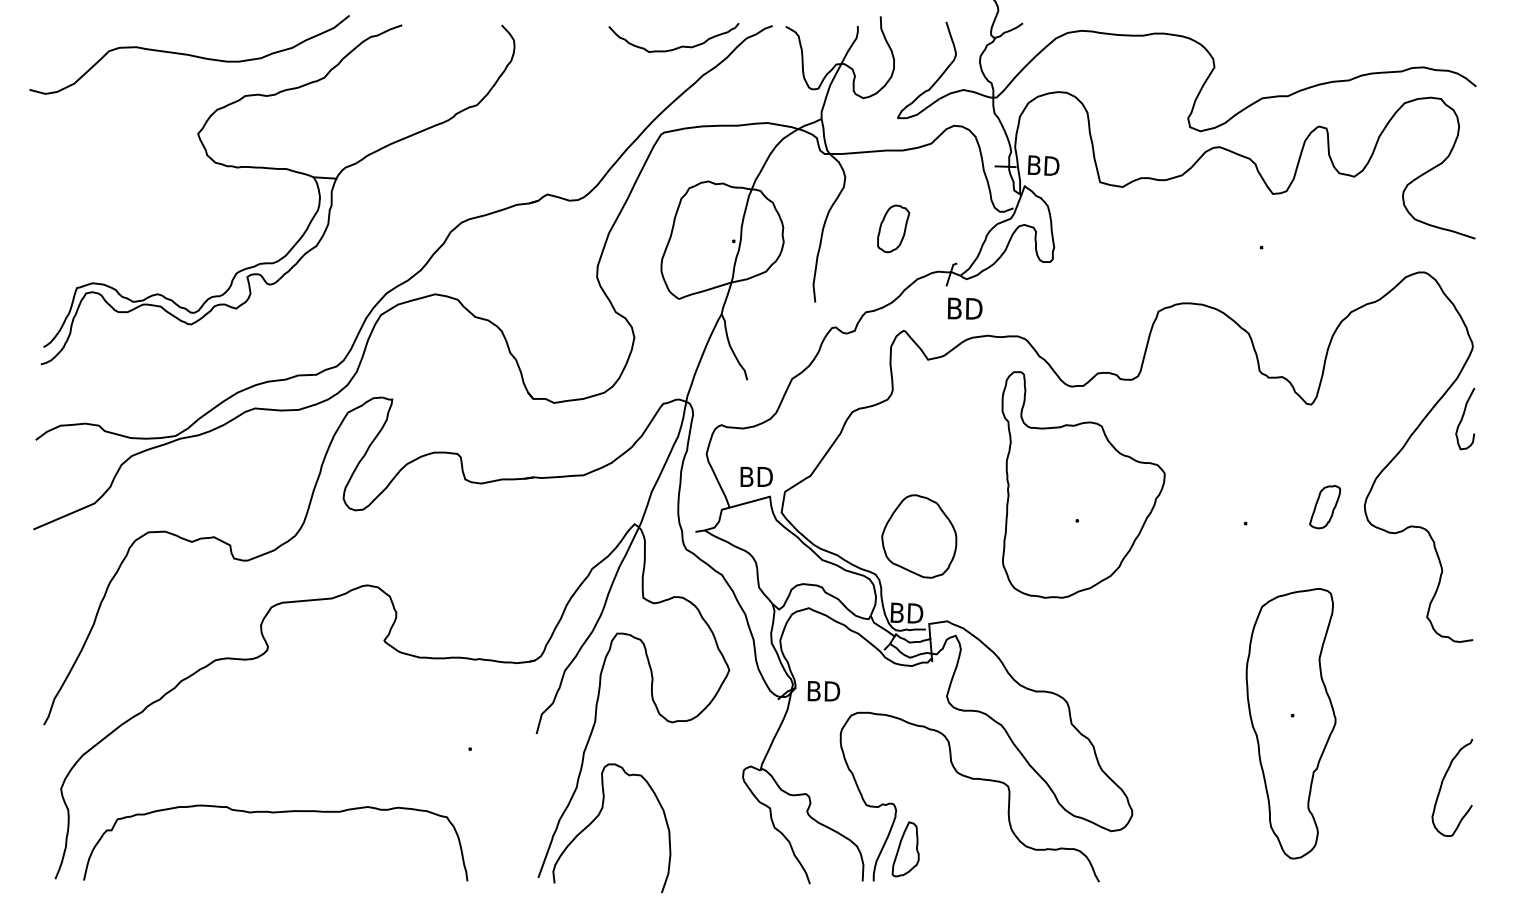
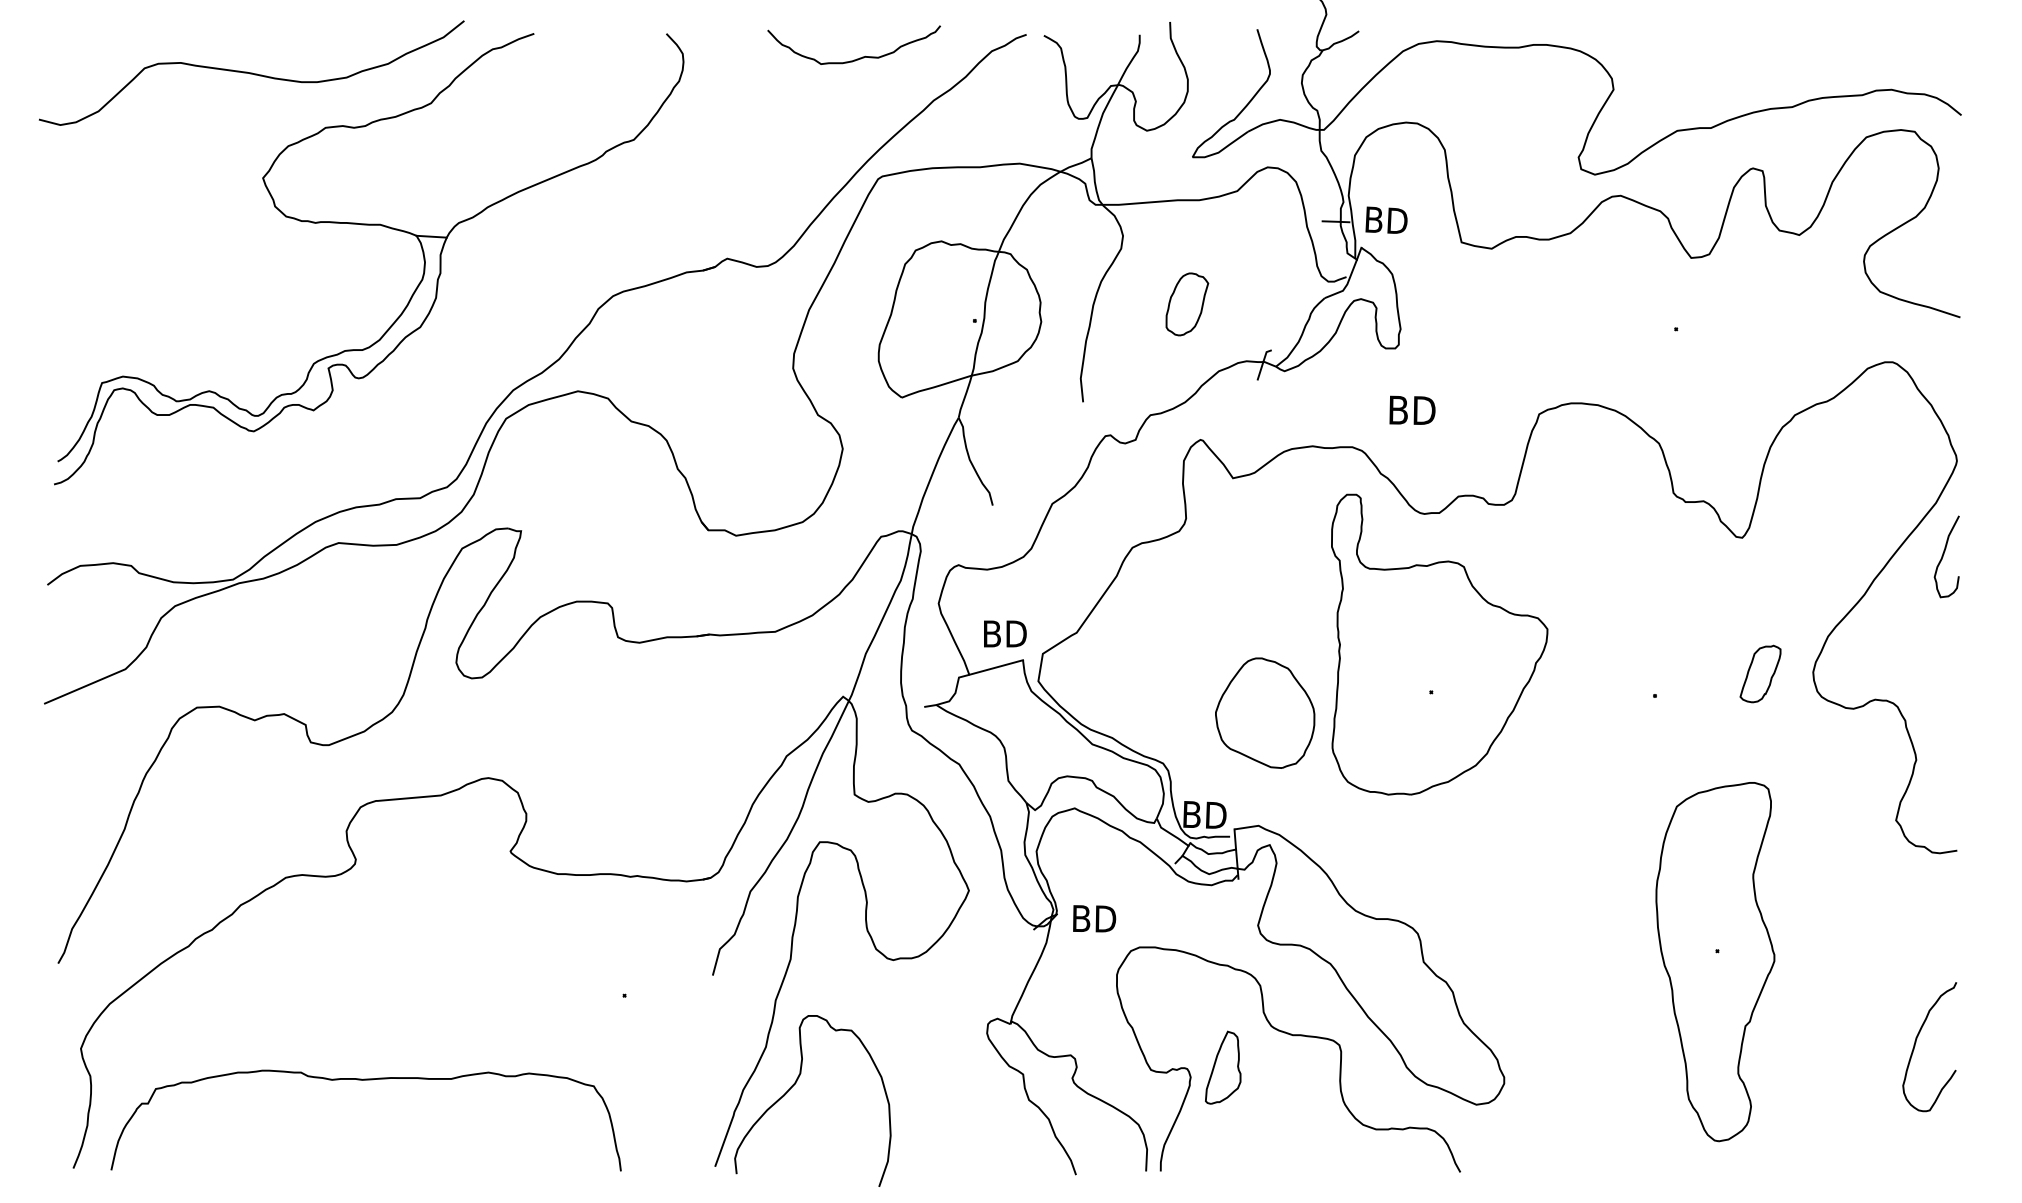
curve: (676, 47) -> (857, 58), moved
text: (964, 308) -> (1411, 410), moved
part: (919, 536) -> (1265, 713), moved
part: (905, 849) -> (1222, 1067), moved

